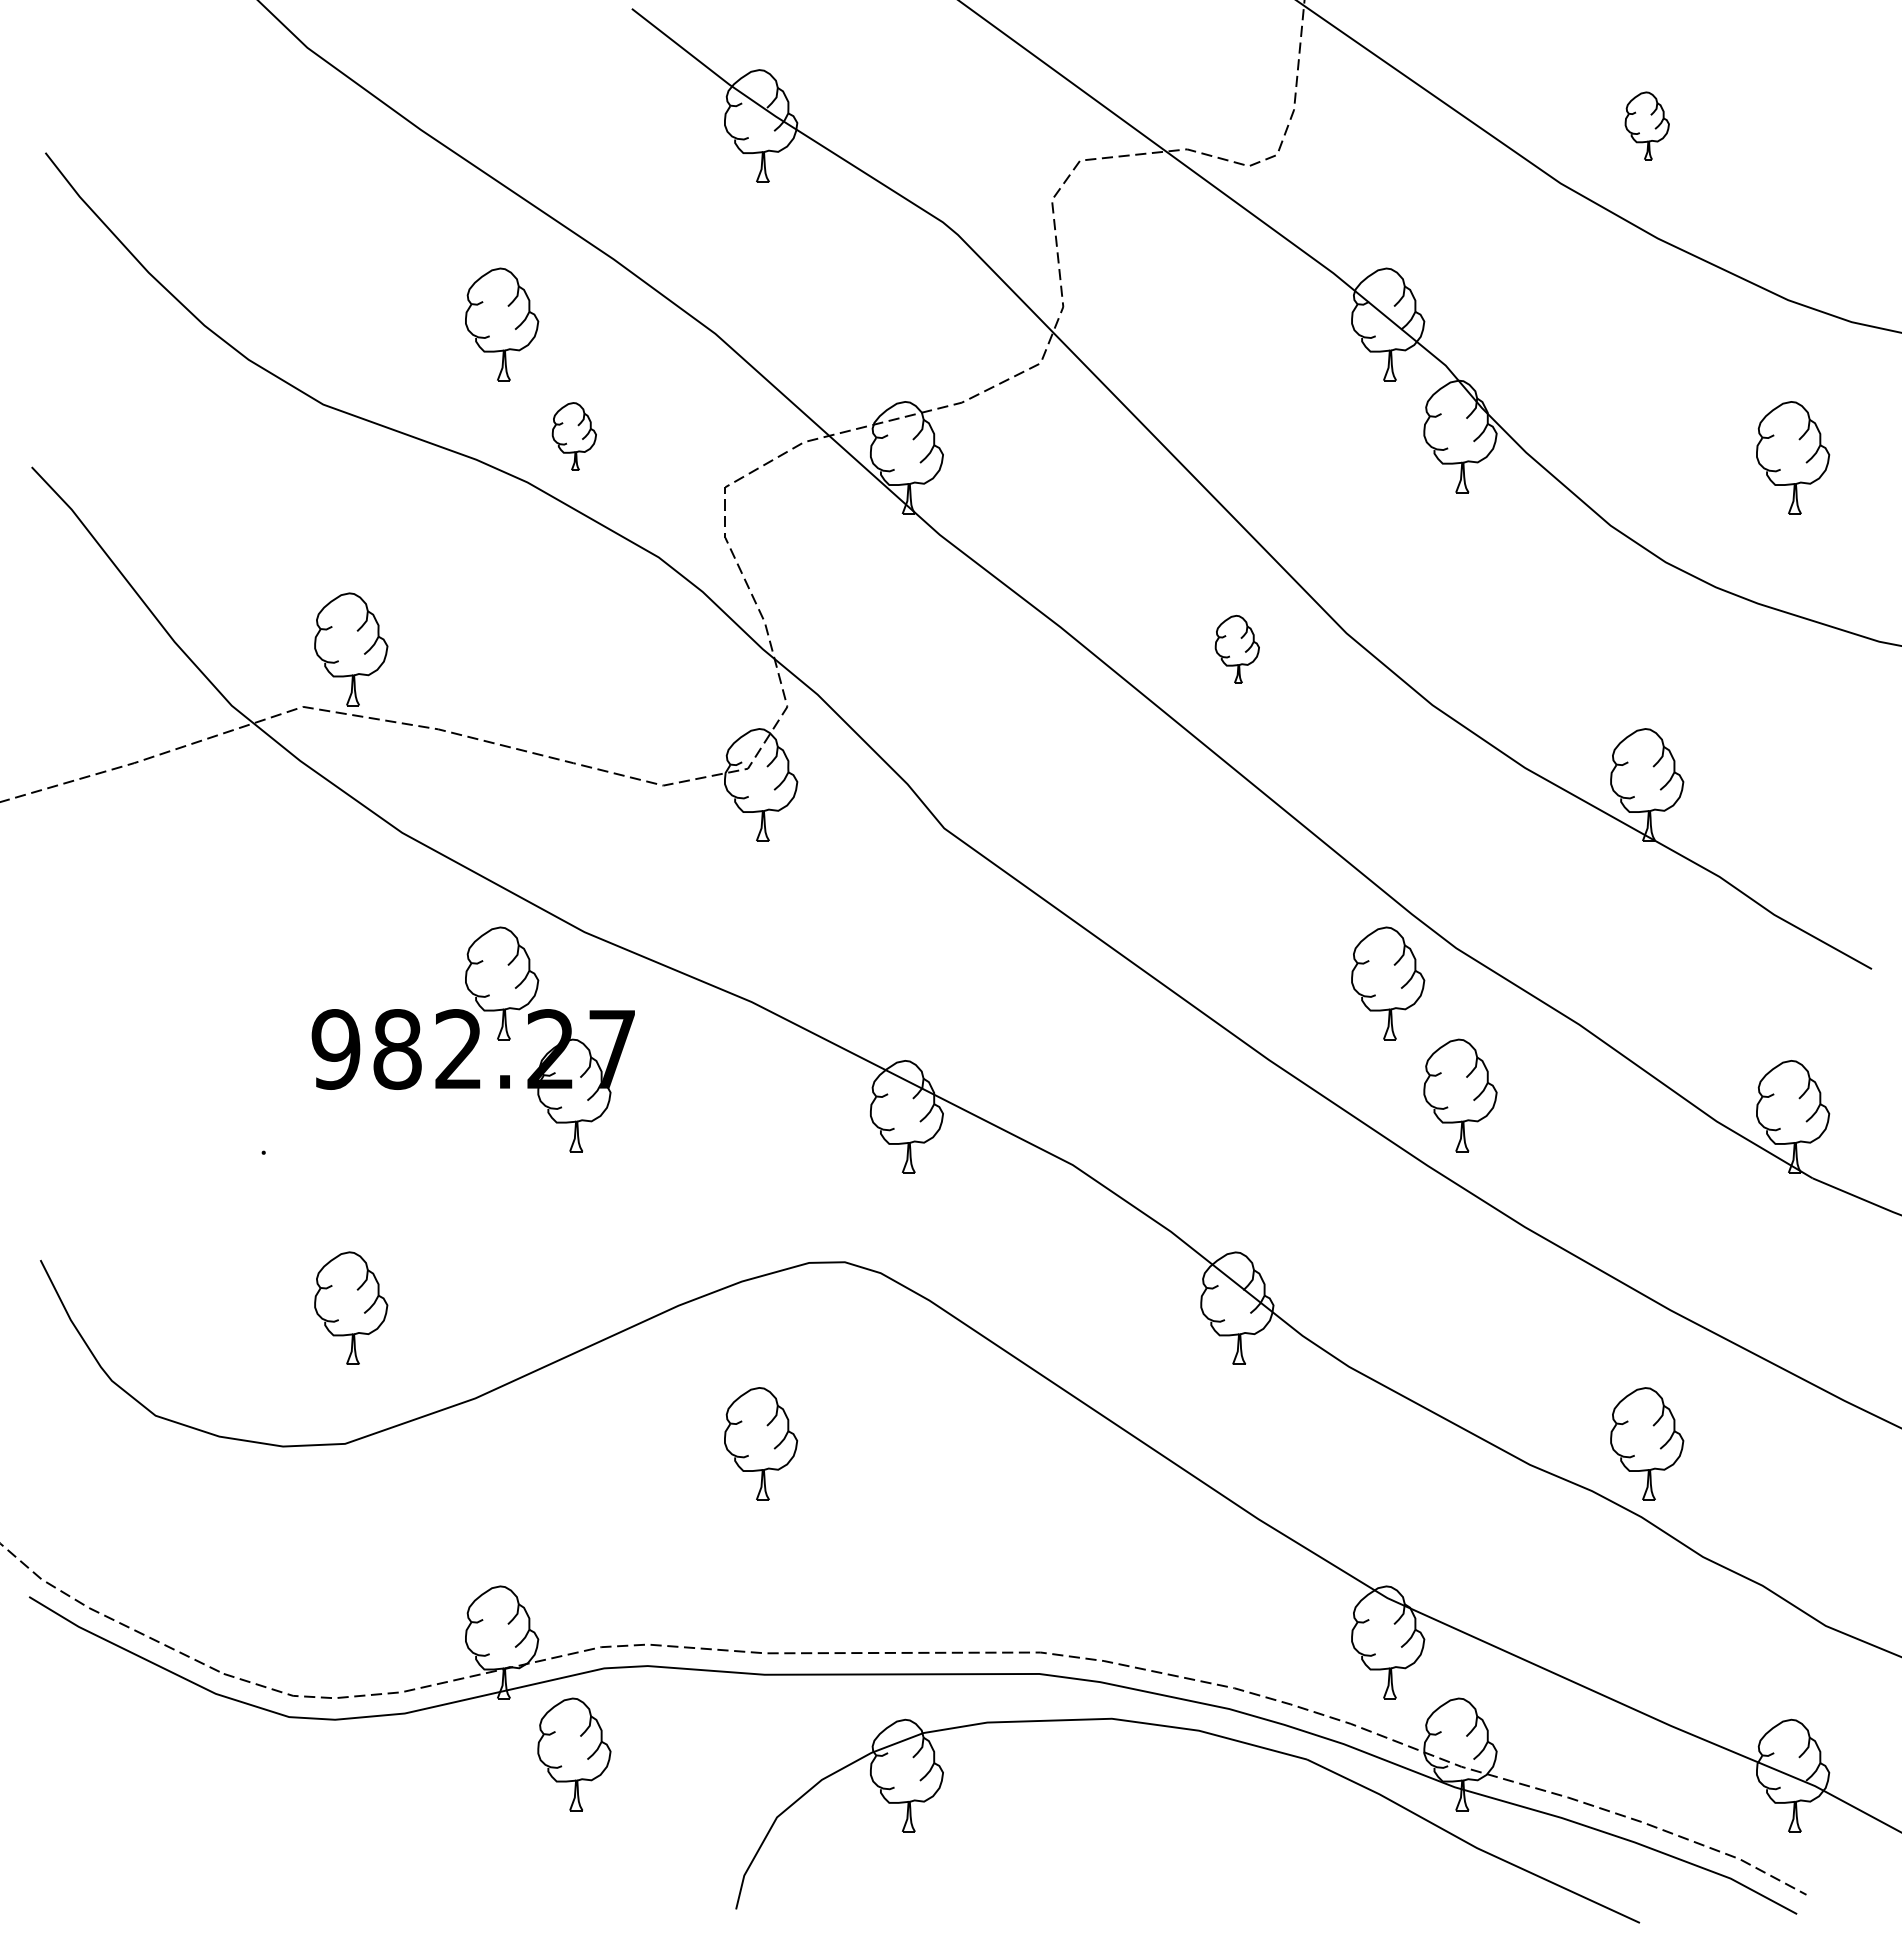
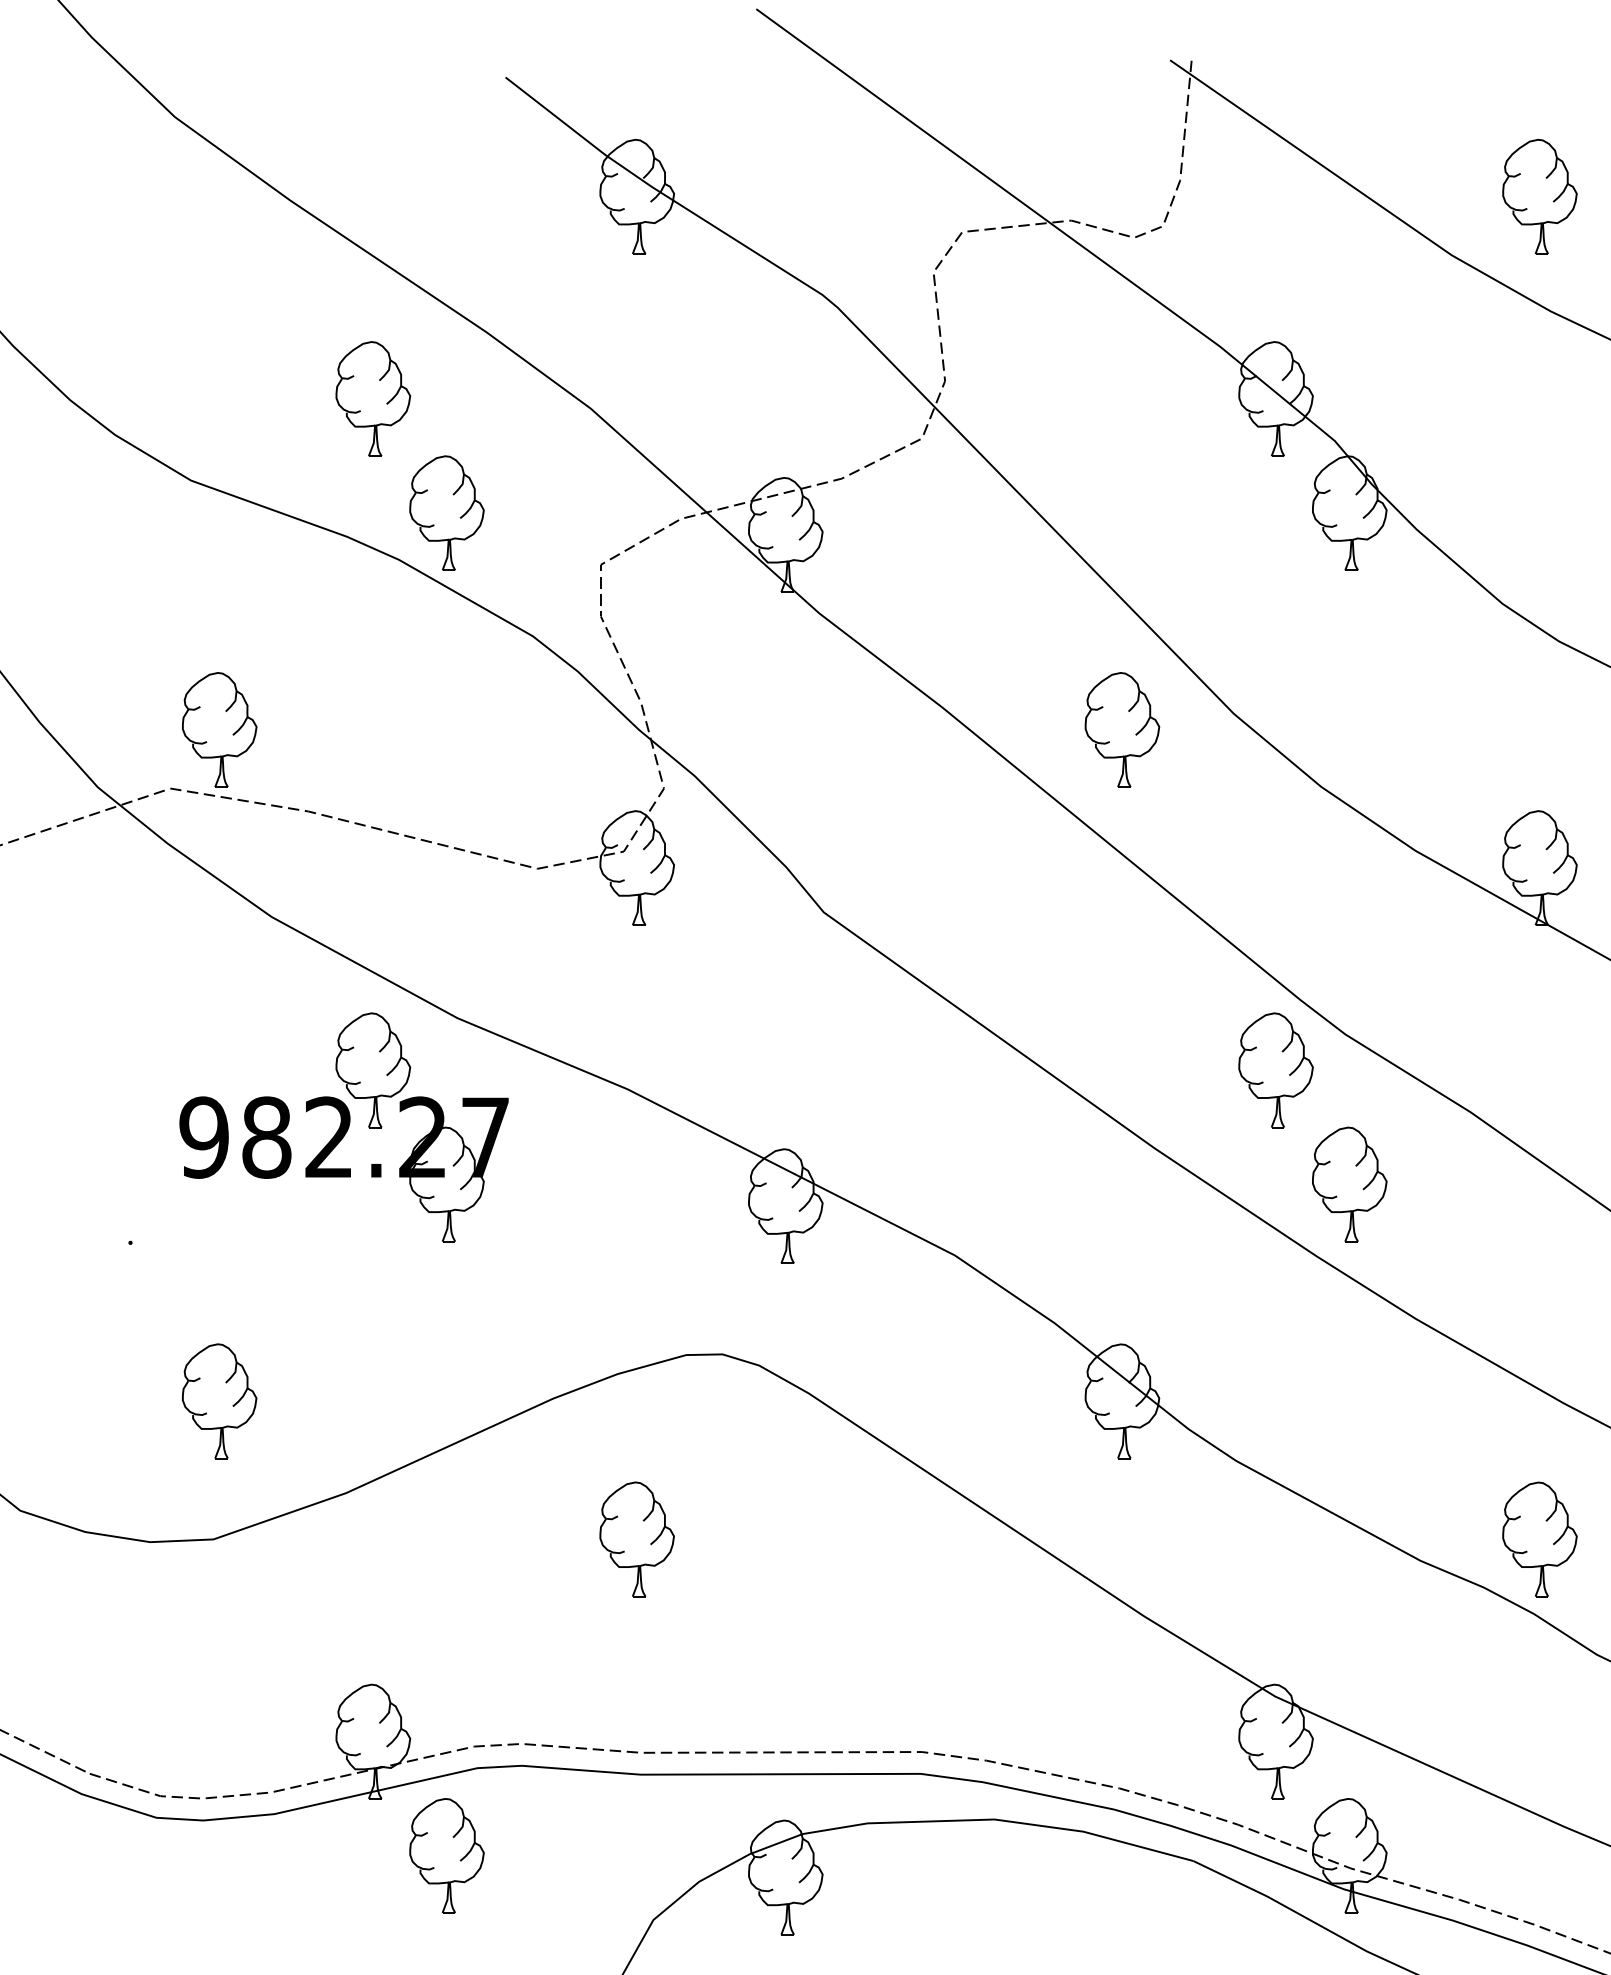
part: (1647, 125) -> (1540, 196), size x1.67
part: (574, 436) -> (447, 513), size x1.67
part: (1237, 649) -> (1122, 730), size x1.67

